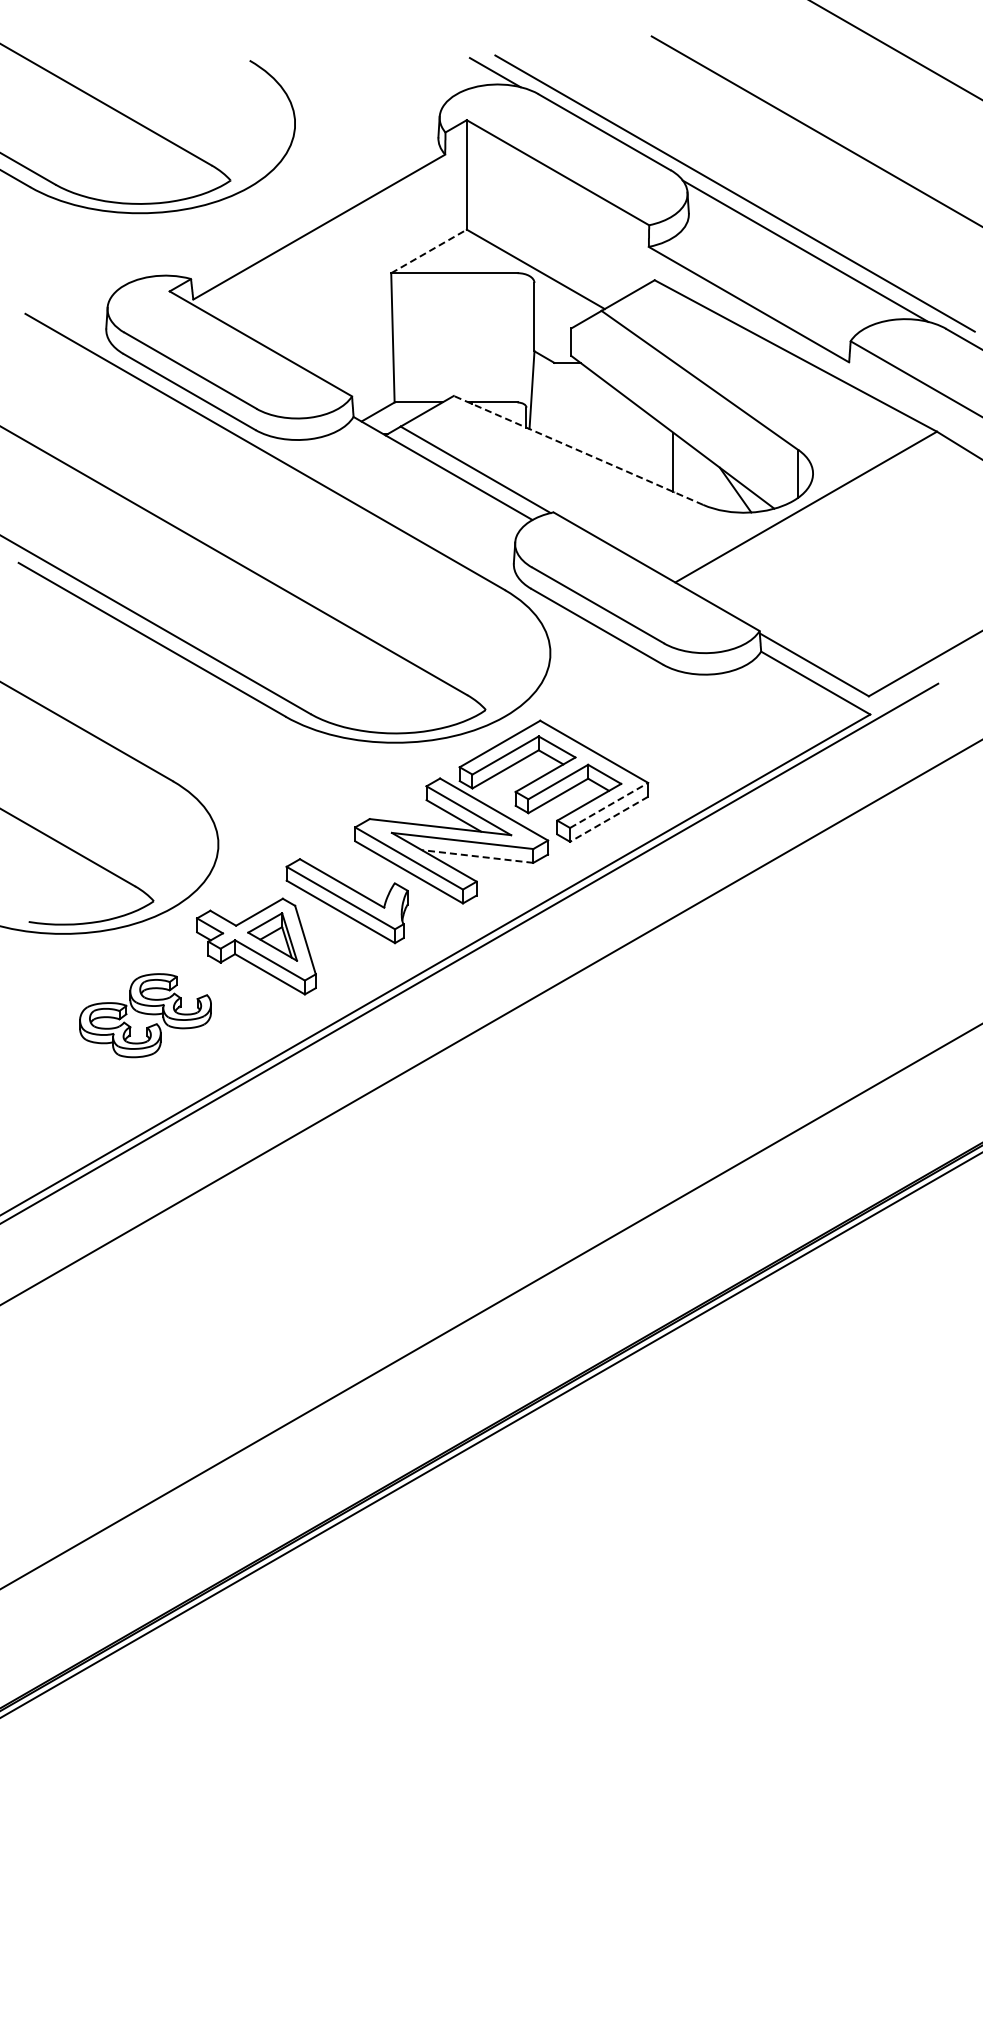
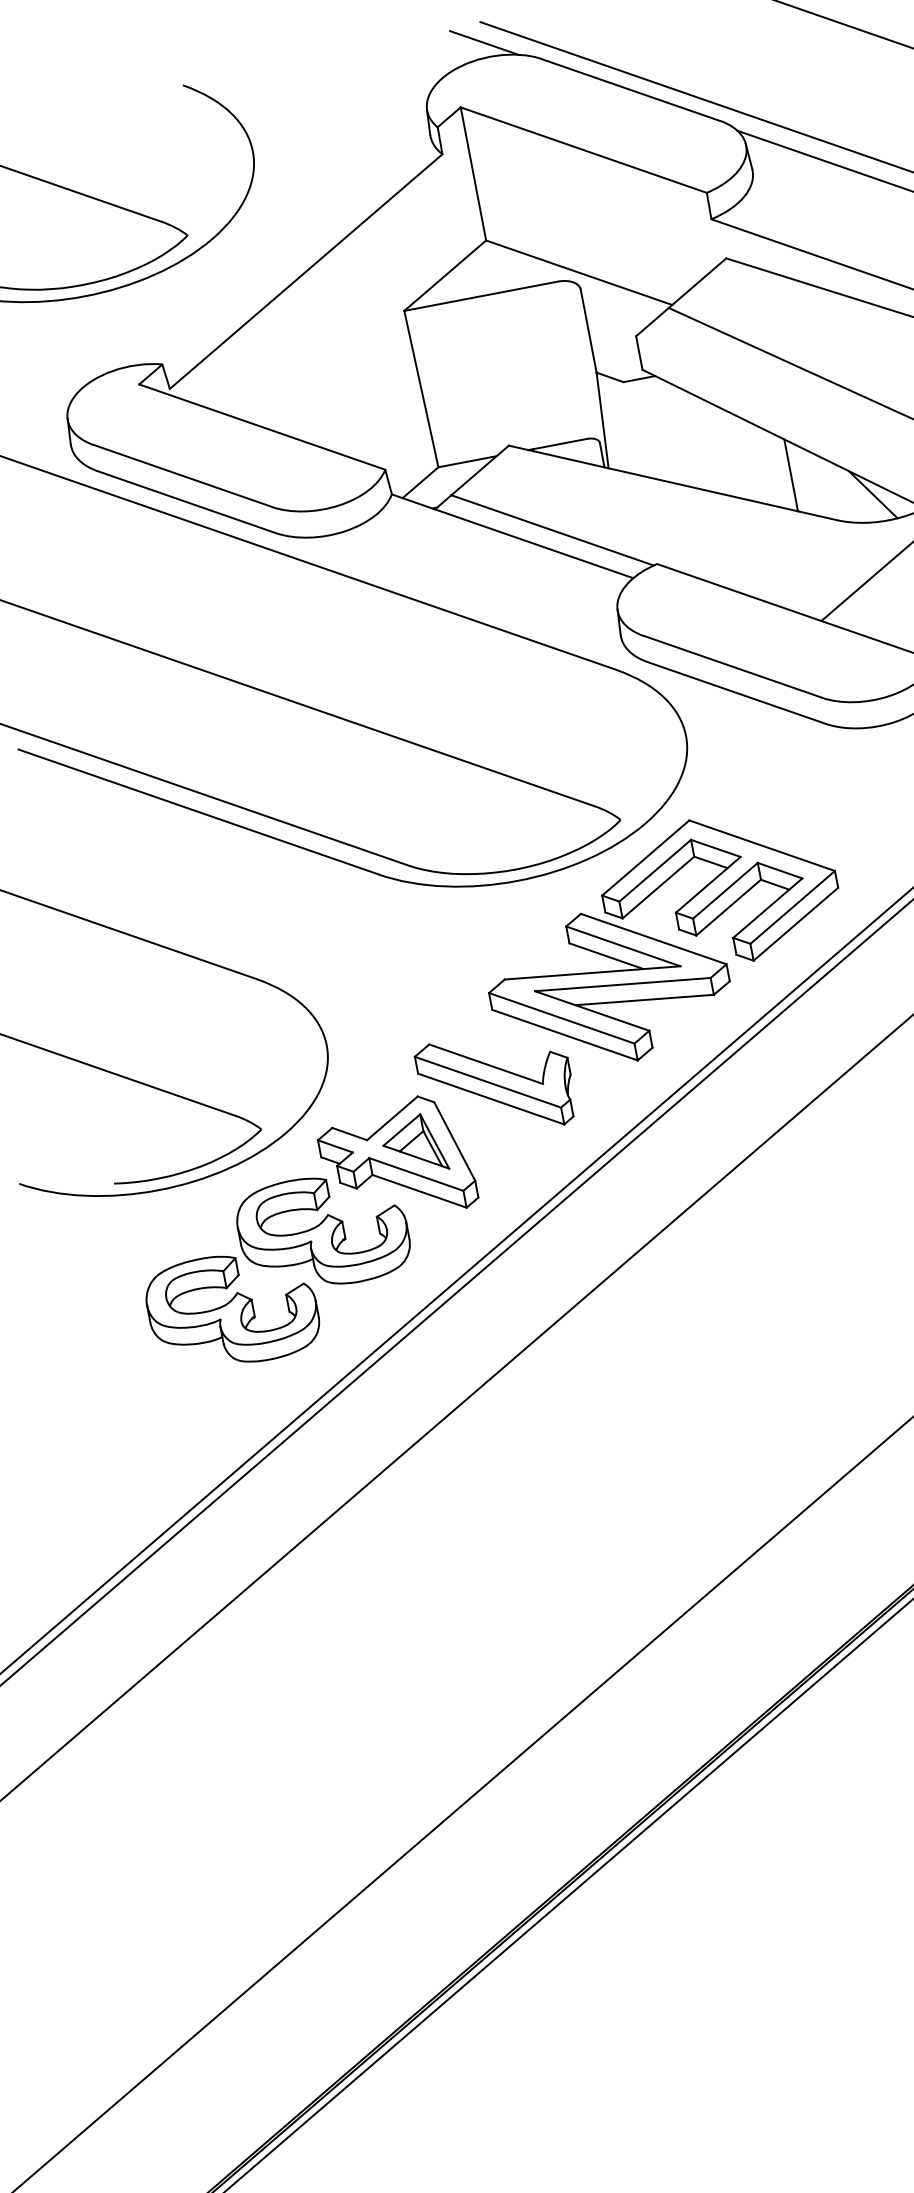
line: (429, 251) -> (445, 275), dashed -> solid
line: (578, 450) -> (673, 483), dashed -> solid
line: (609, 805) -> (793, 907), dashed -> solid
line: (608, 819) -> (795, 924), dashed -> solid
line: (477, 856) -> (644, 1000), dashed -> solid
part: (145, 1015) -> (277, 1270), size x1.67

